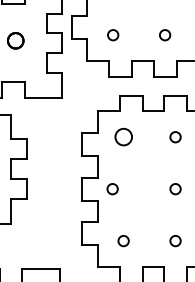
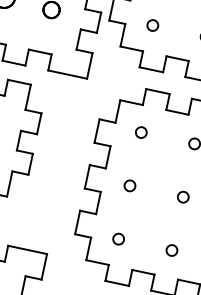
circle: (123, 137) -> (141, 132), size x0.62
circle: (112, 189) -> (129, 186), moved

